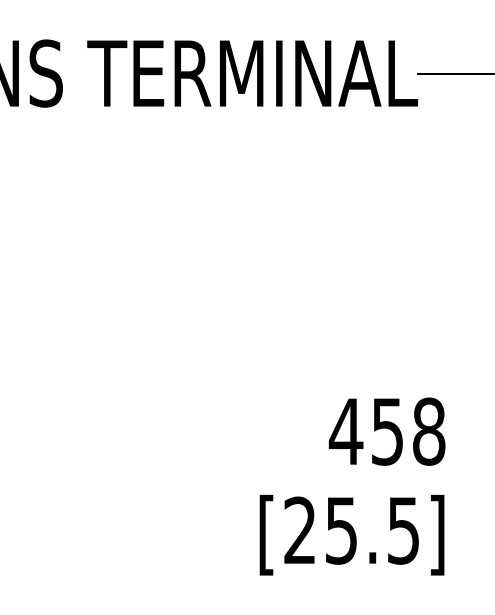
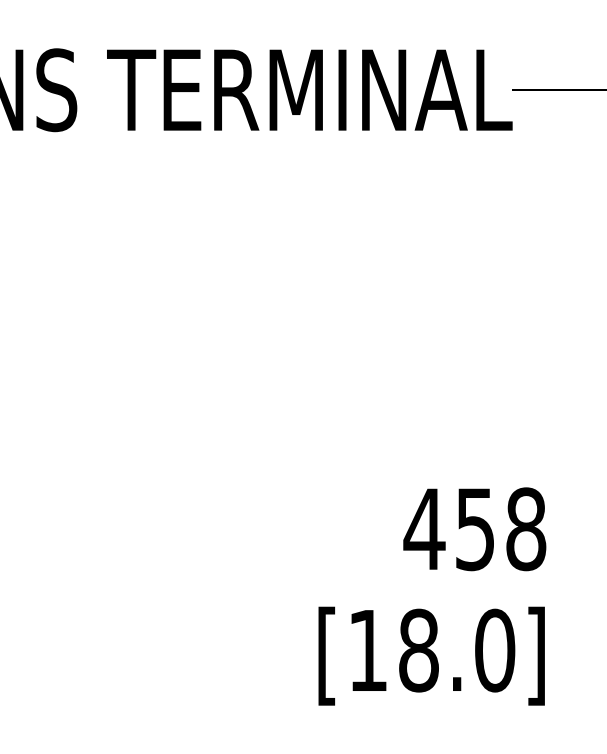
text: (351, 530) -> (431, 650), [25.5] -> [18.0]

